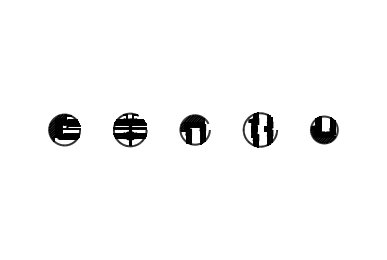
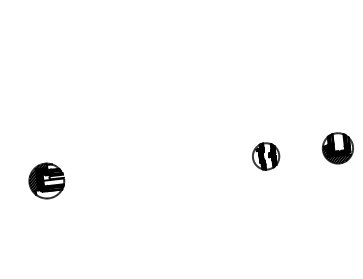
part: (130, 129) -> (120, 172), removed
part: (194, 129) -> (192, 164), removed
part: (259, 129) -> (265, 156), size x0.7

